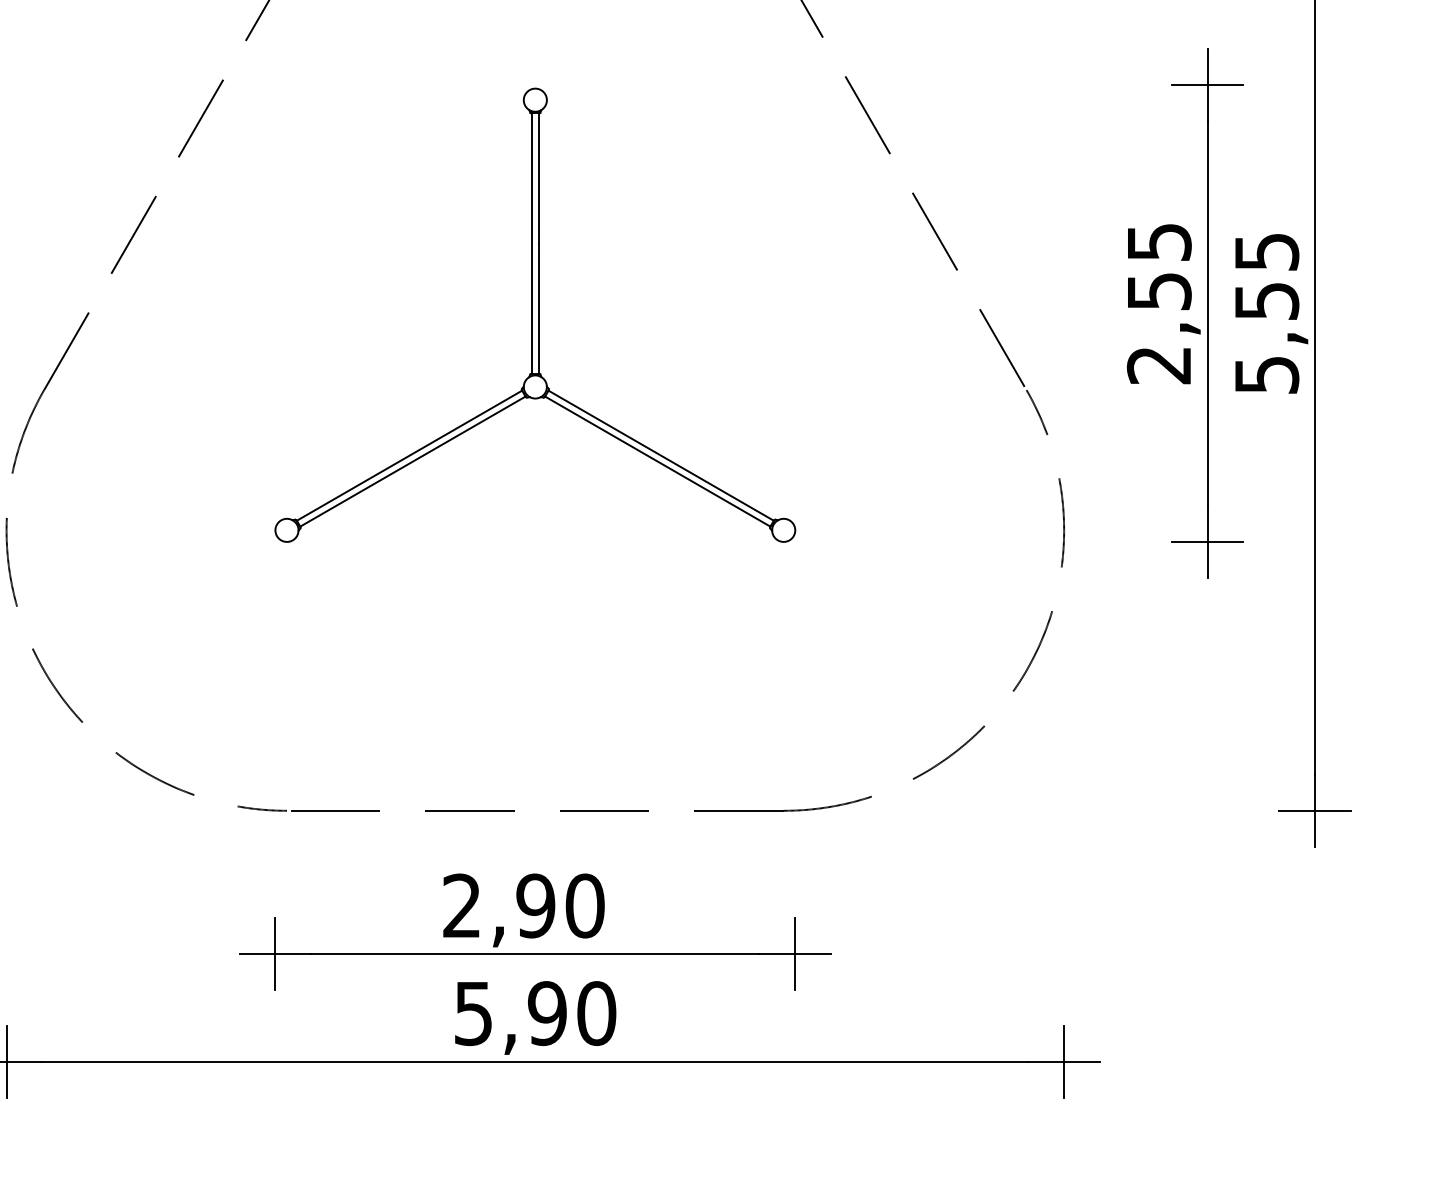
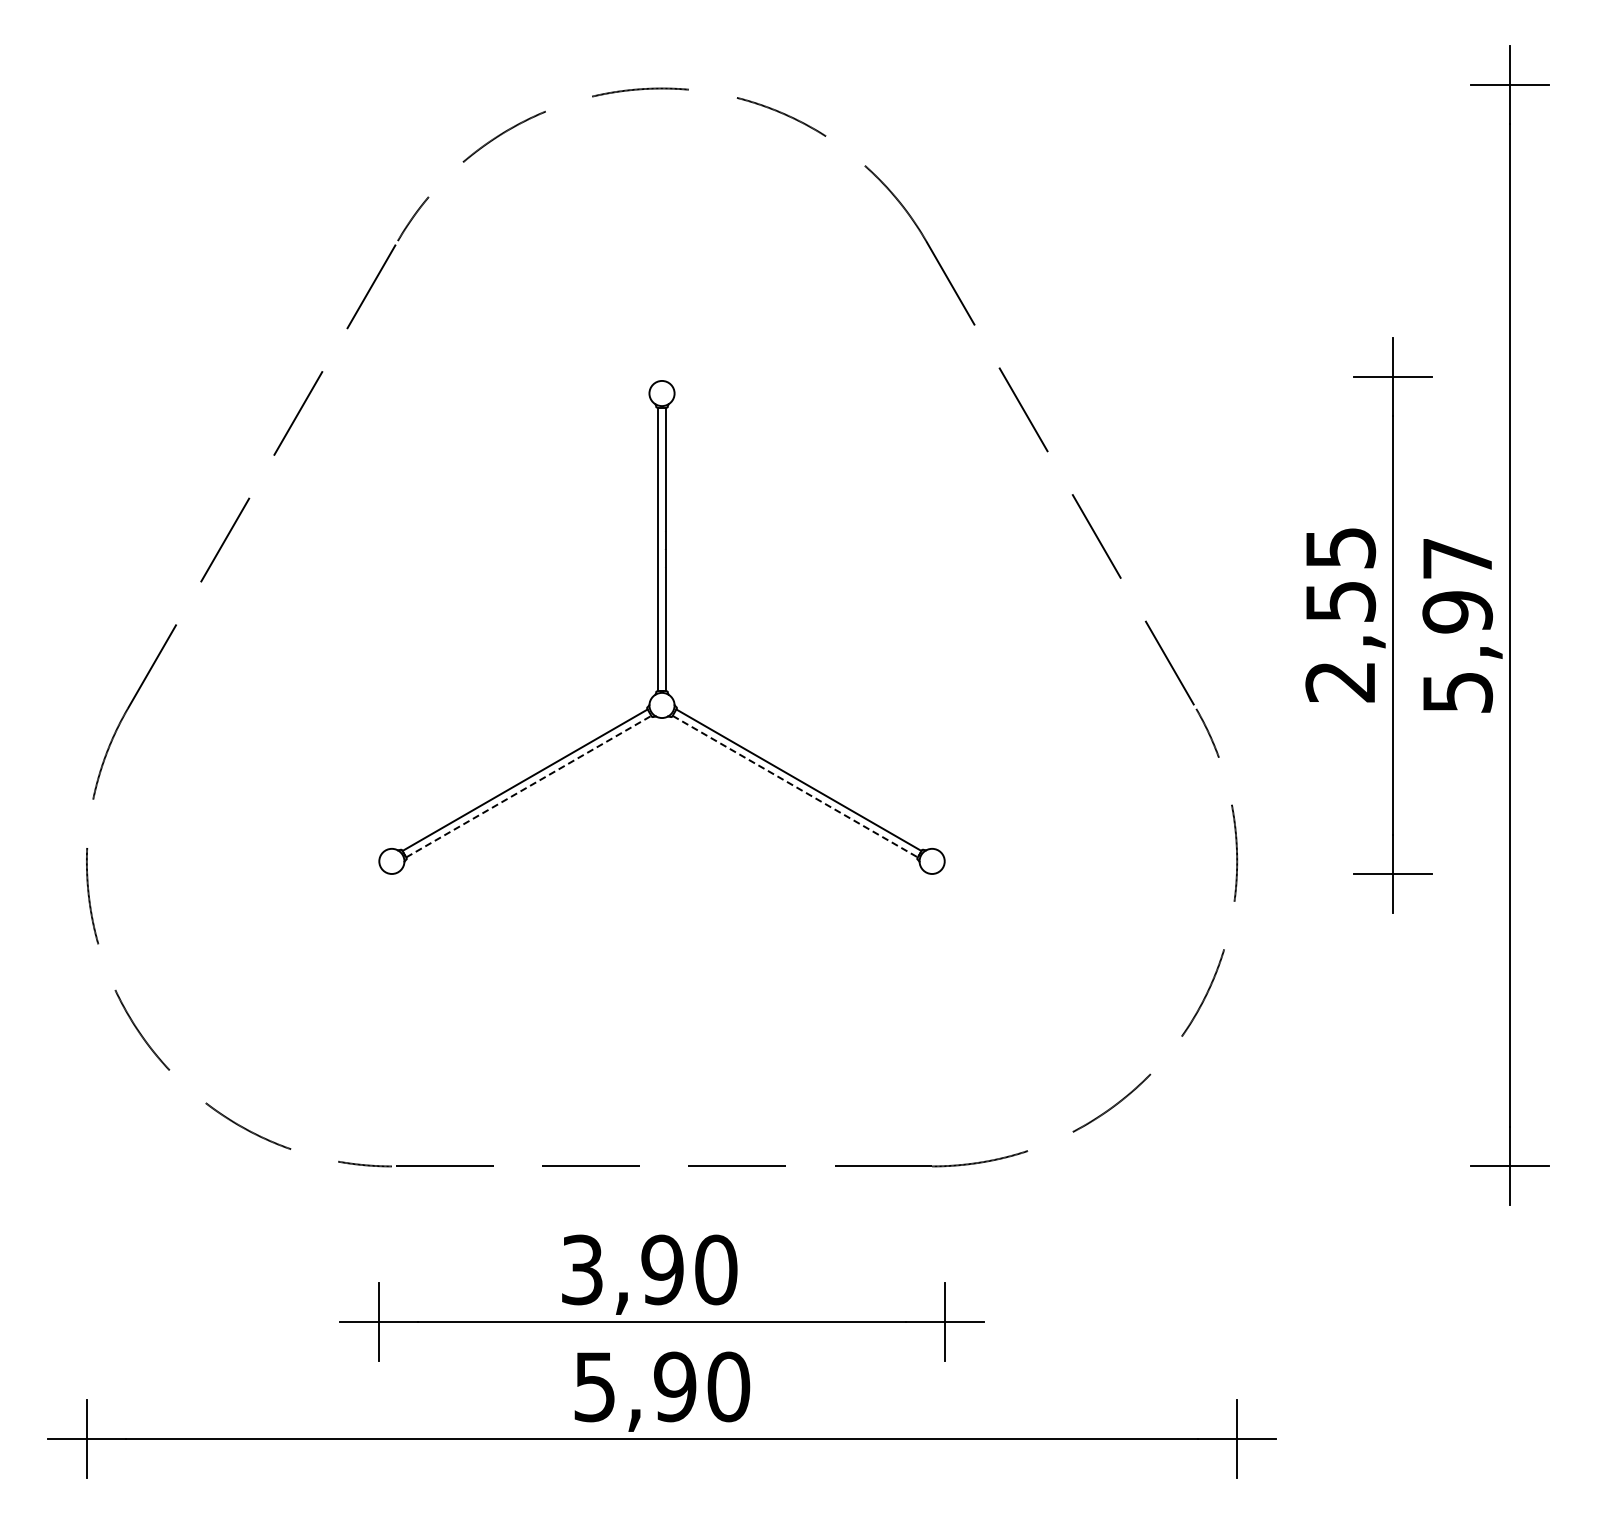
text: (1266, 277) -> (1457, 586), 5,55 -> 5,97
line: (412, 461) -> (528, 786), solid -> dashed
line: (658, 461) -> (795, 786), solid -> dashed
text: (462, 905) -> (582, 1269), 2,90 -> 3,90

